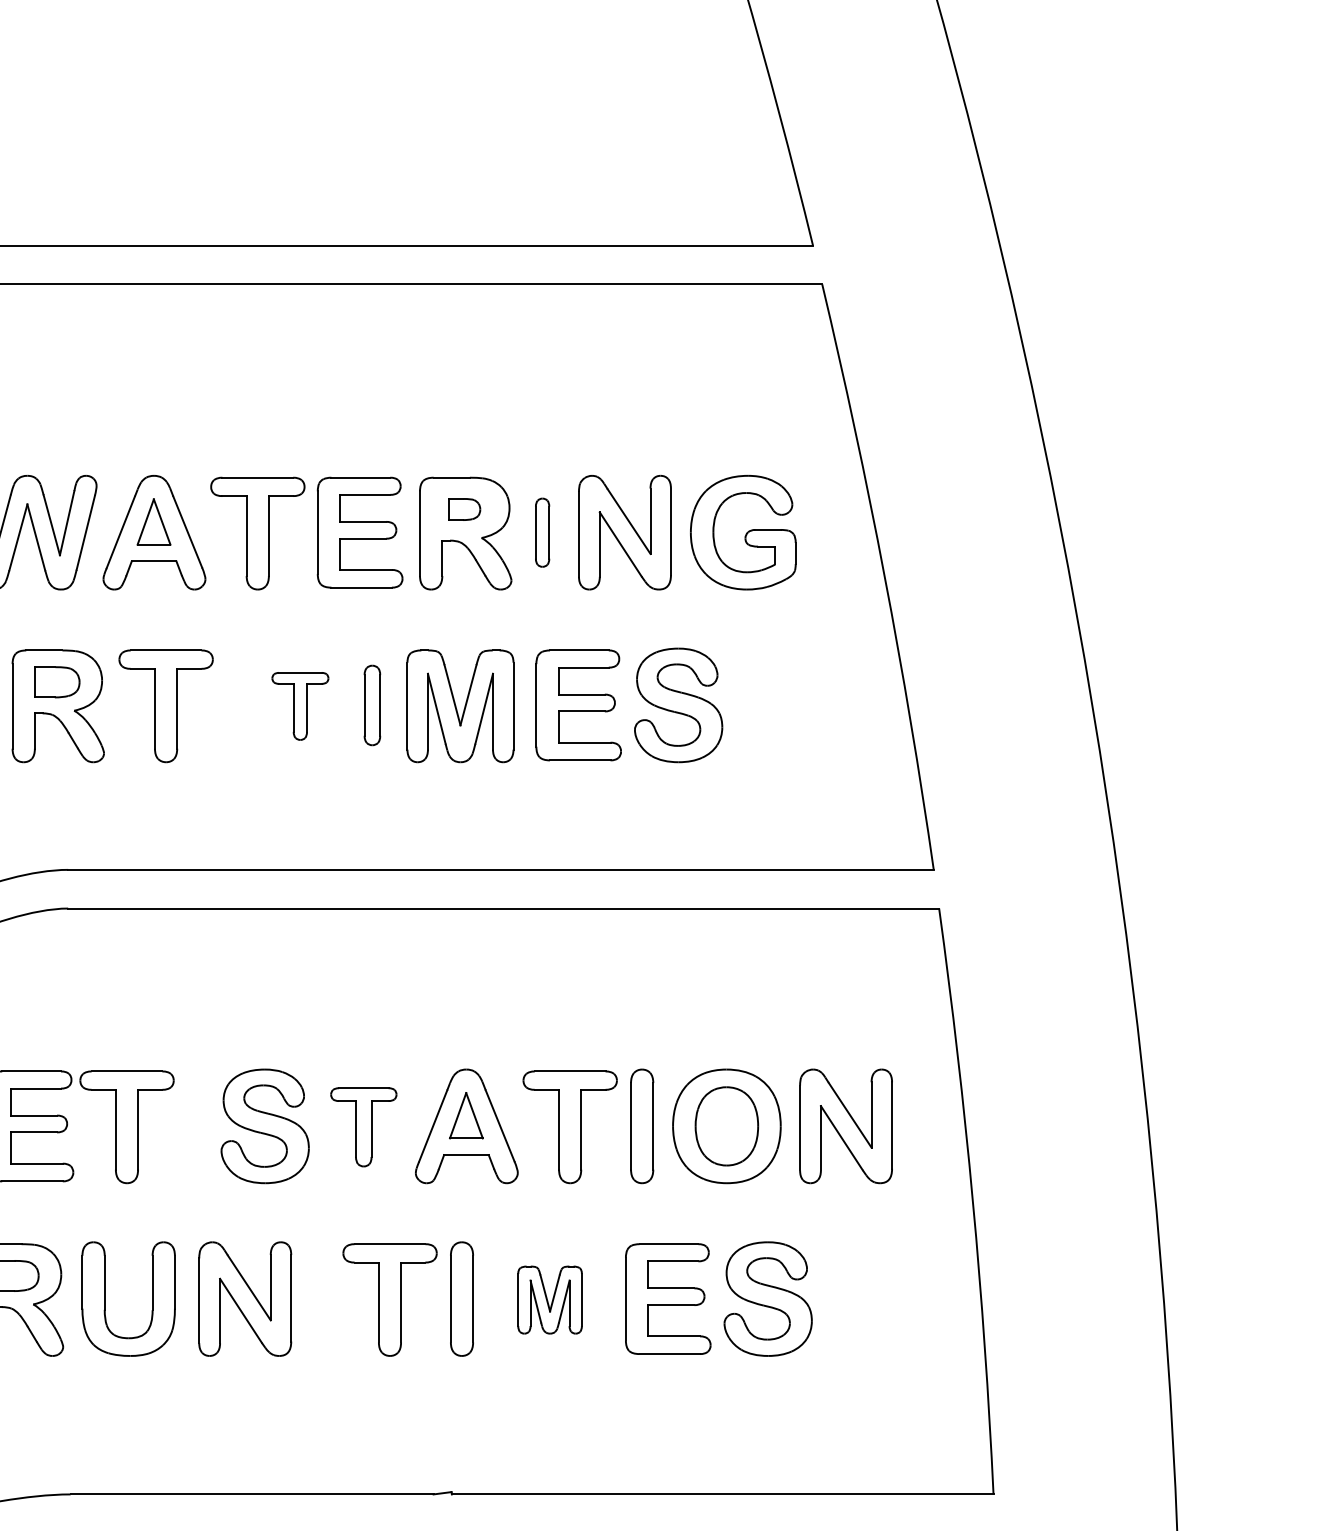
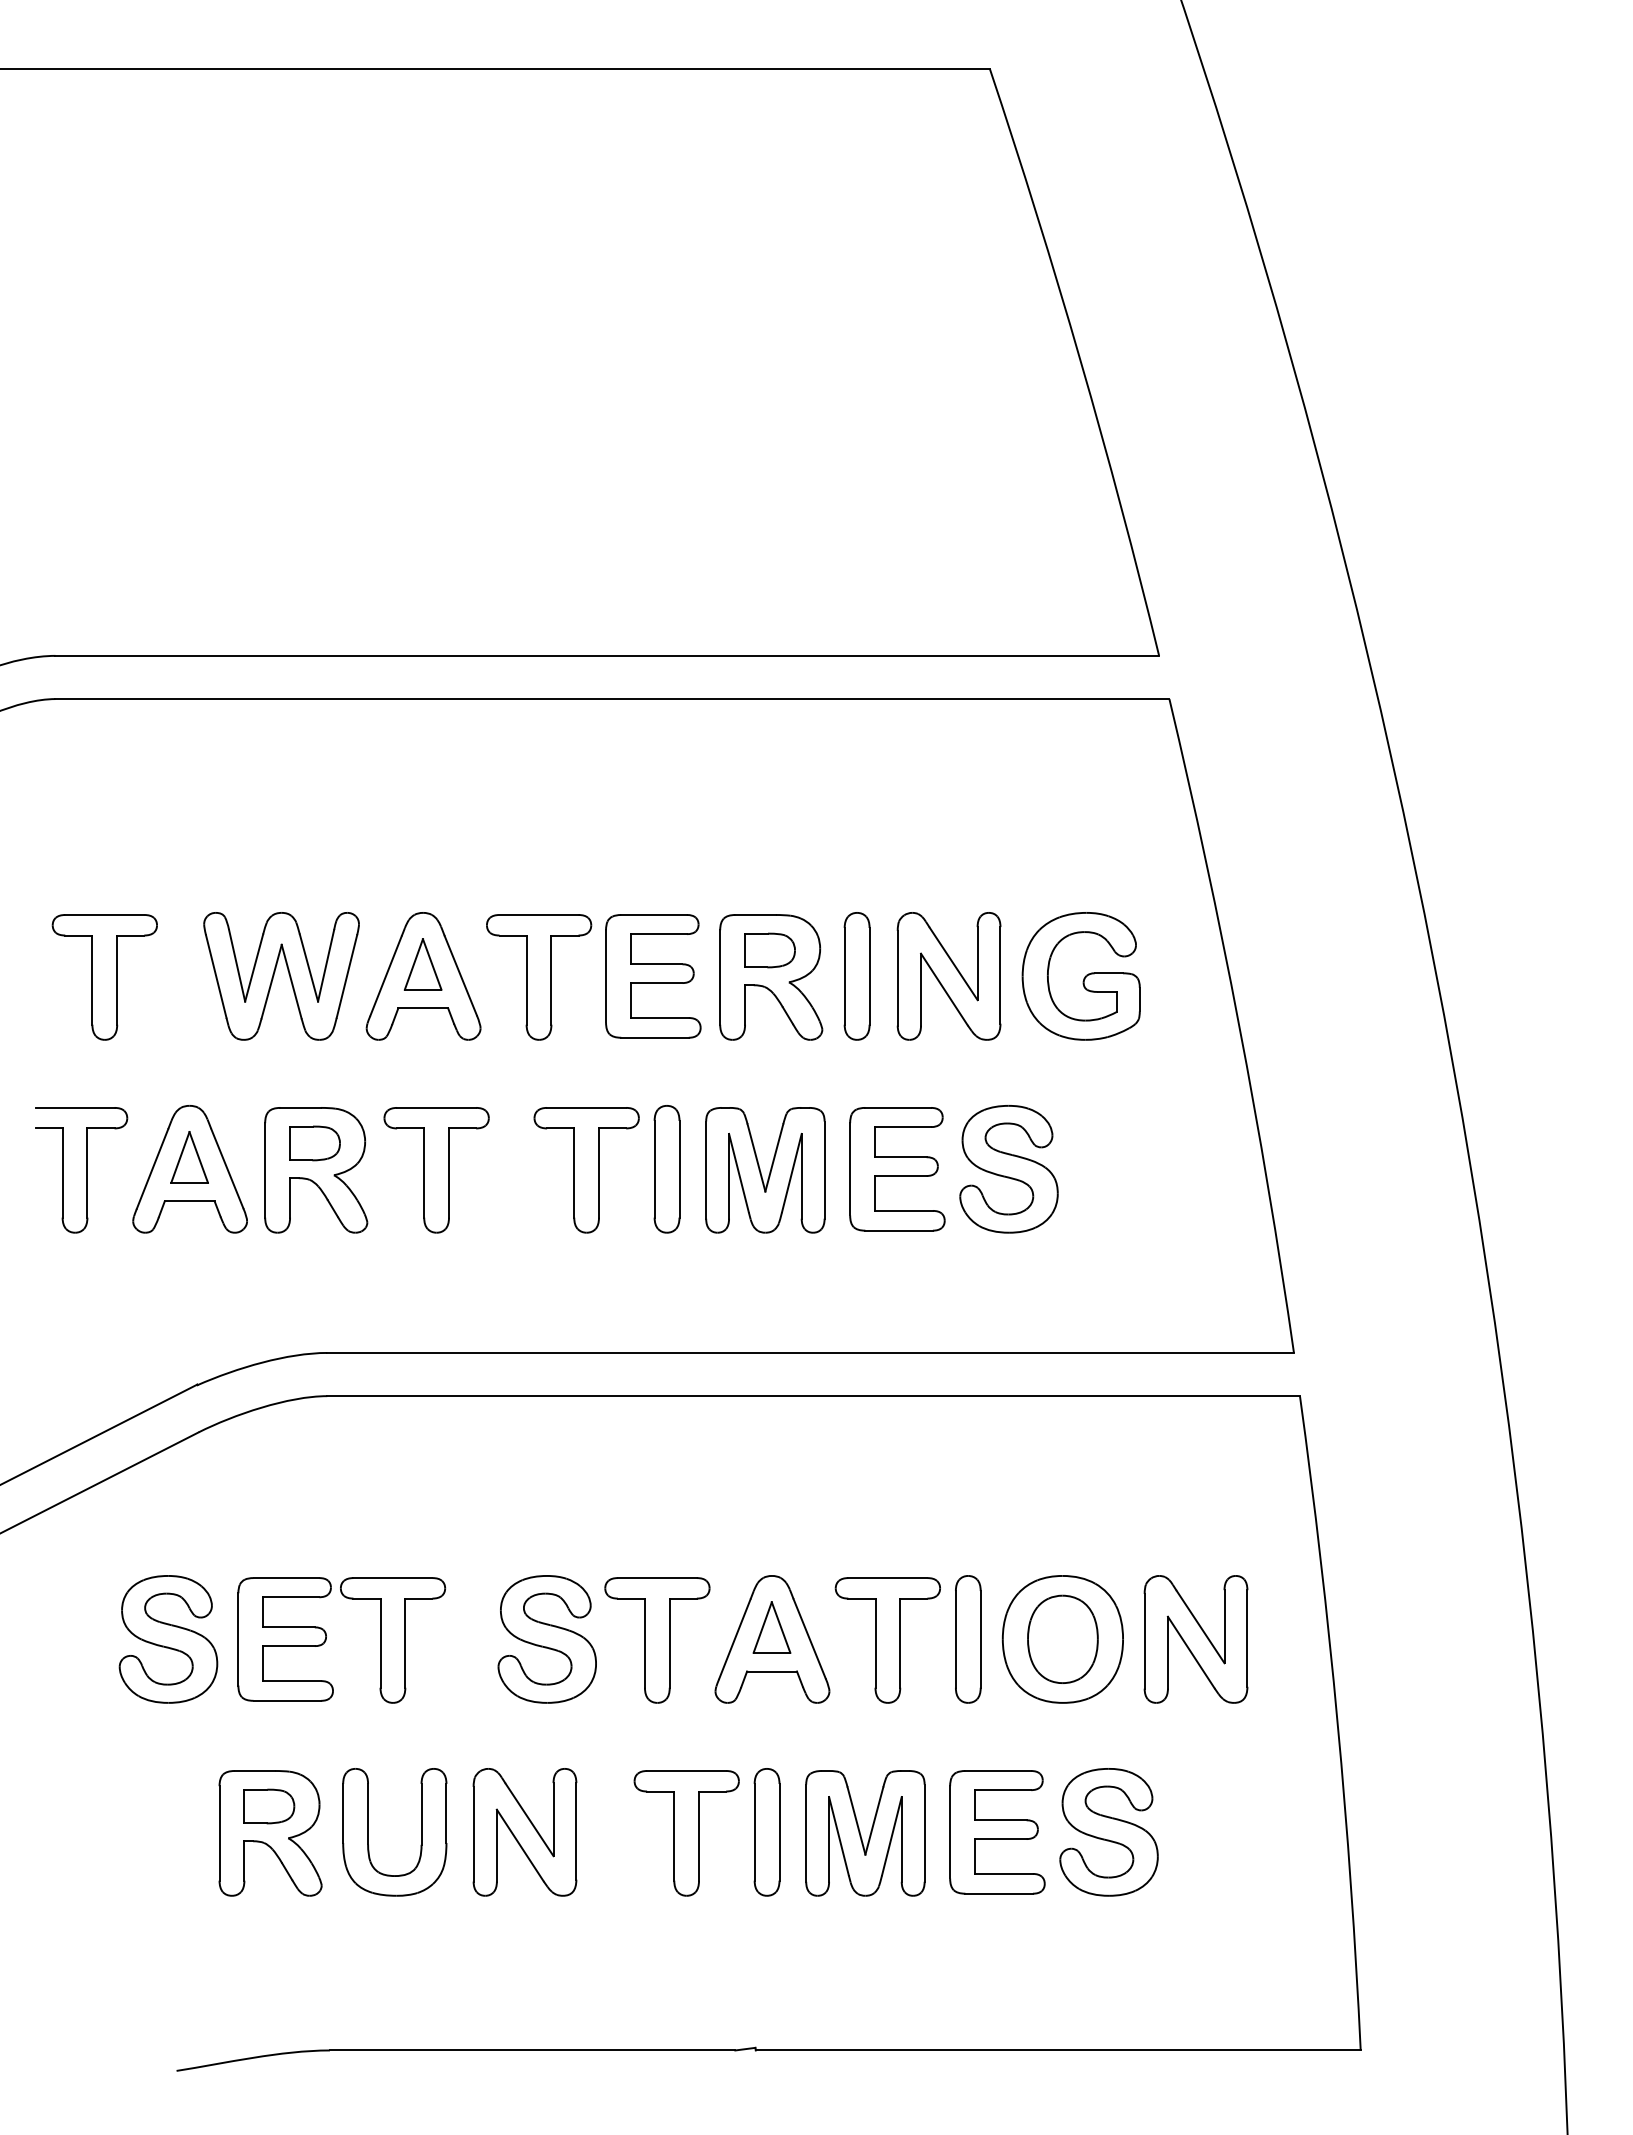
part: (464, 509) -> (769, 950), size x1.43
part: (542, 532) -> (856, 976), size x1.67
part: (371, 705) -> (666, 1169), size x1.43
part: (300, 706) -> (586, 1170), size x1.67
part: (363, 1127) -> (657, 1640), size x1.43
part: (550, 1300) -> (865, 1833), size x1.67

